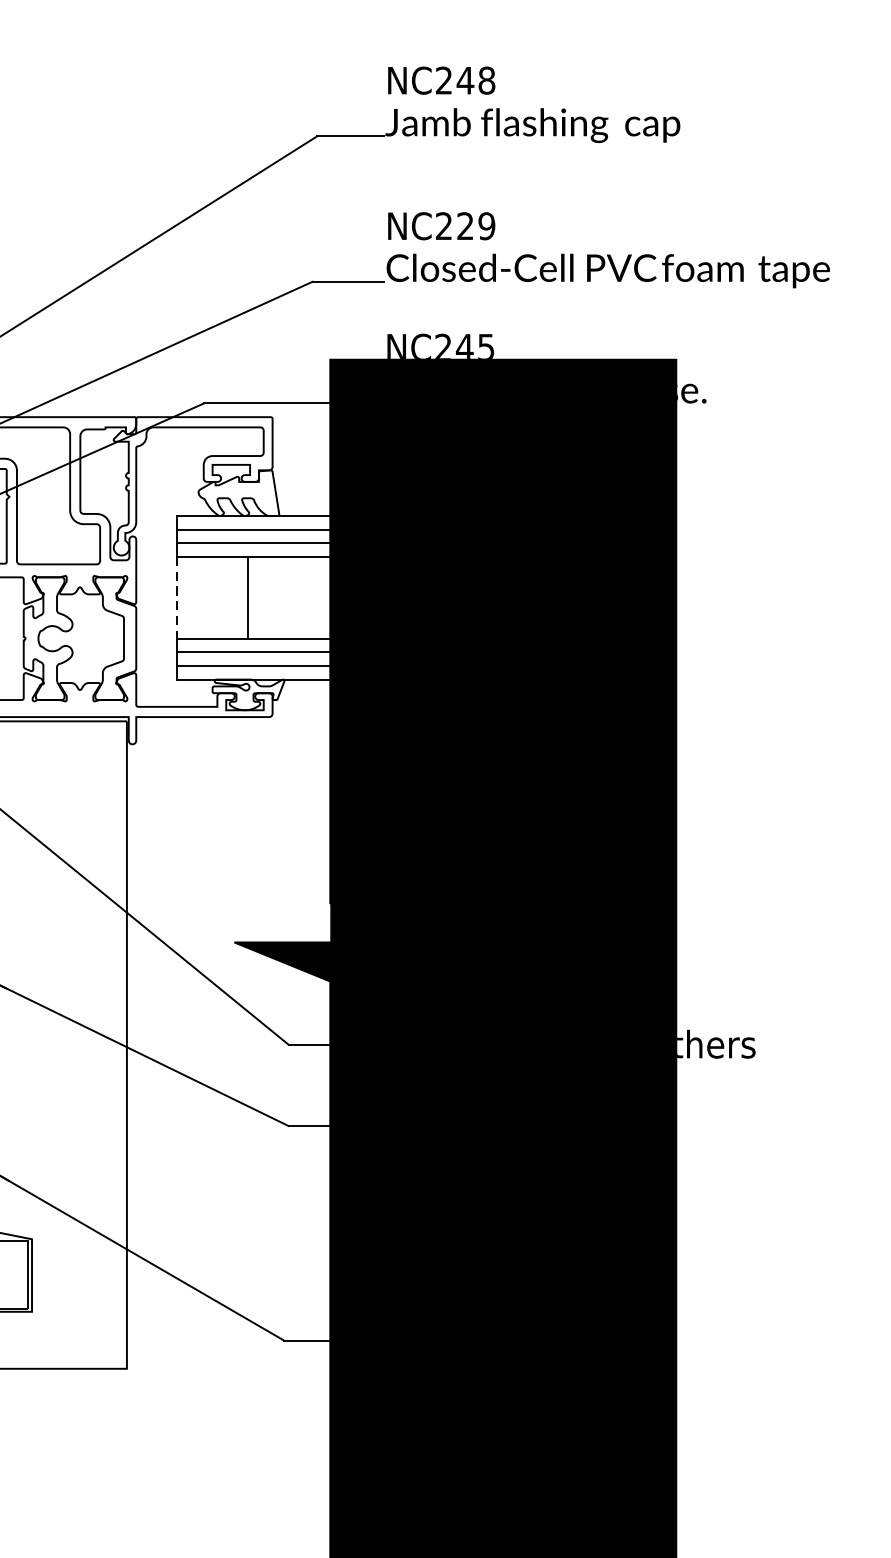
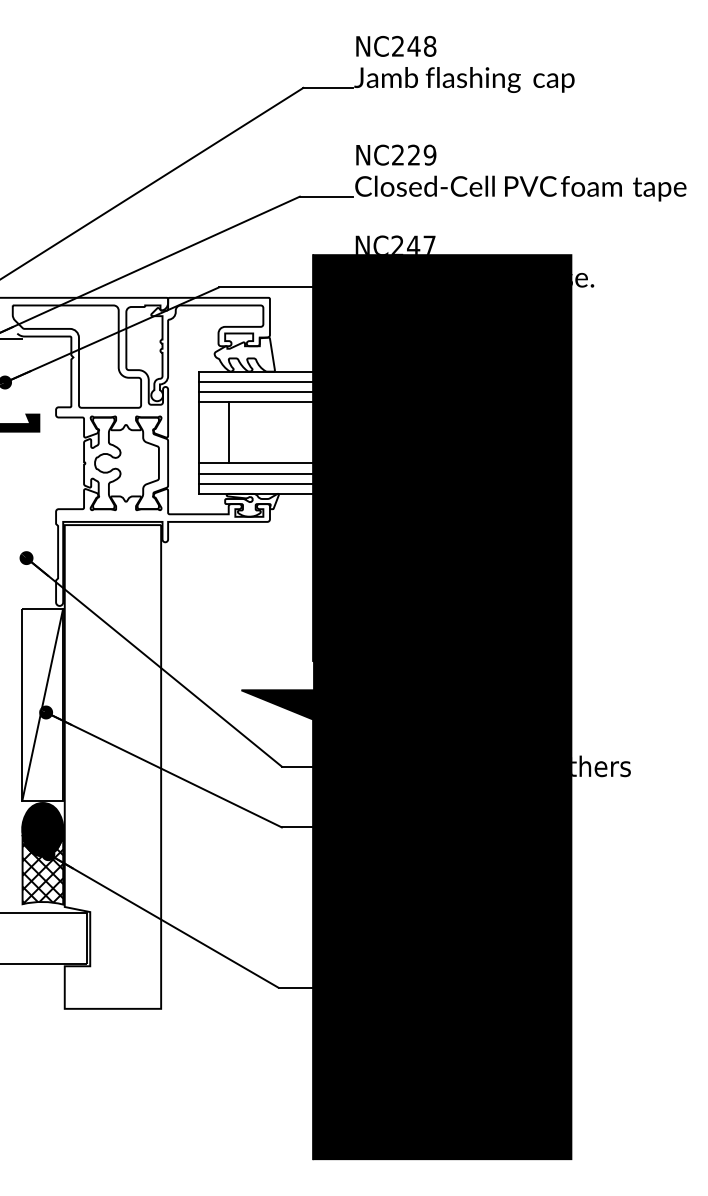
text: (486, 345) -> (429, 244), NC245 -> NC247
line: (176, 597) -> (198, 432), dashed -> solid
line: (247, 597) -> (229, 432), moved

